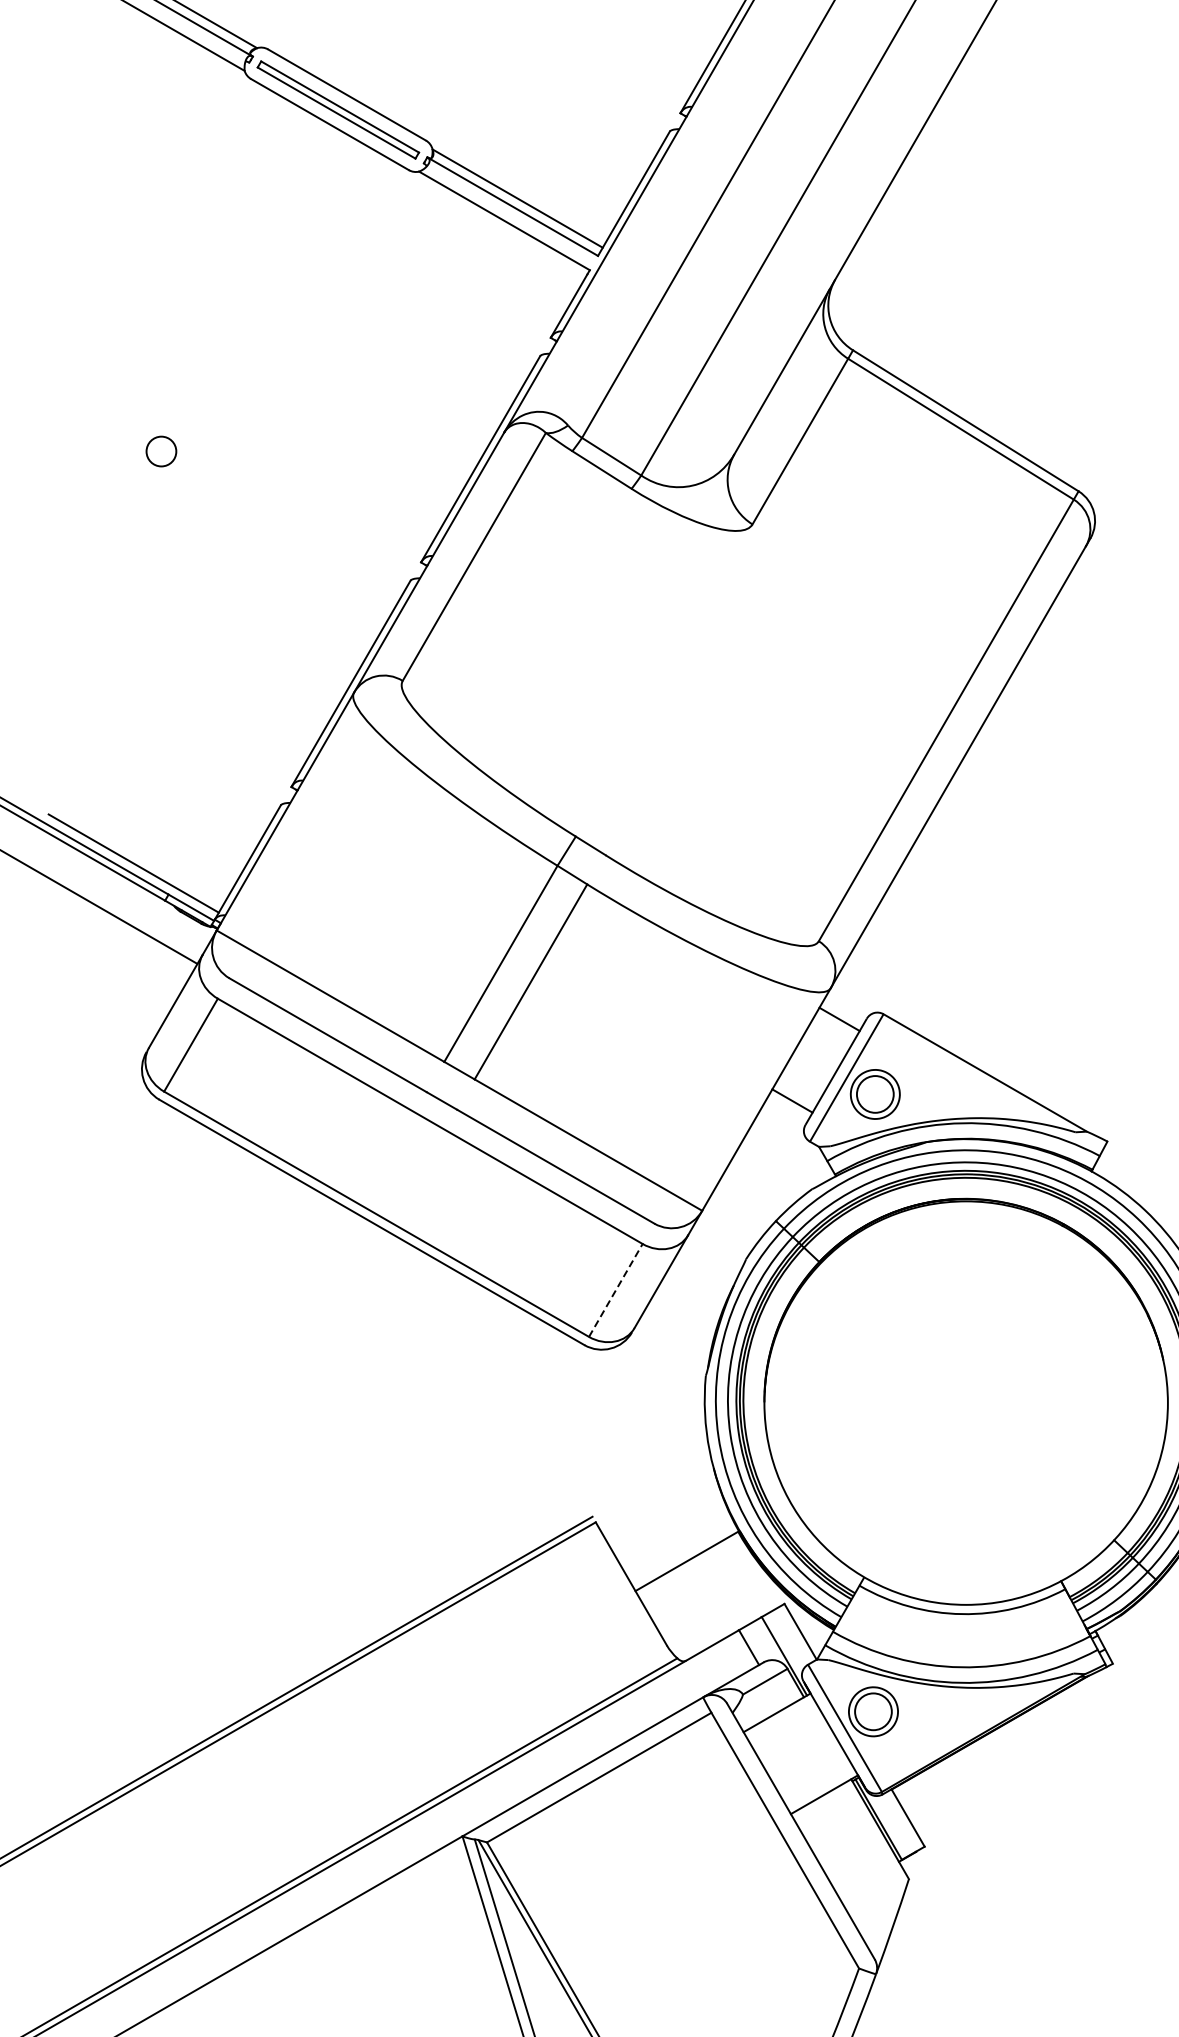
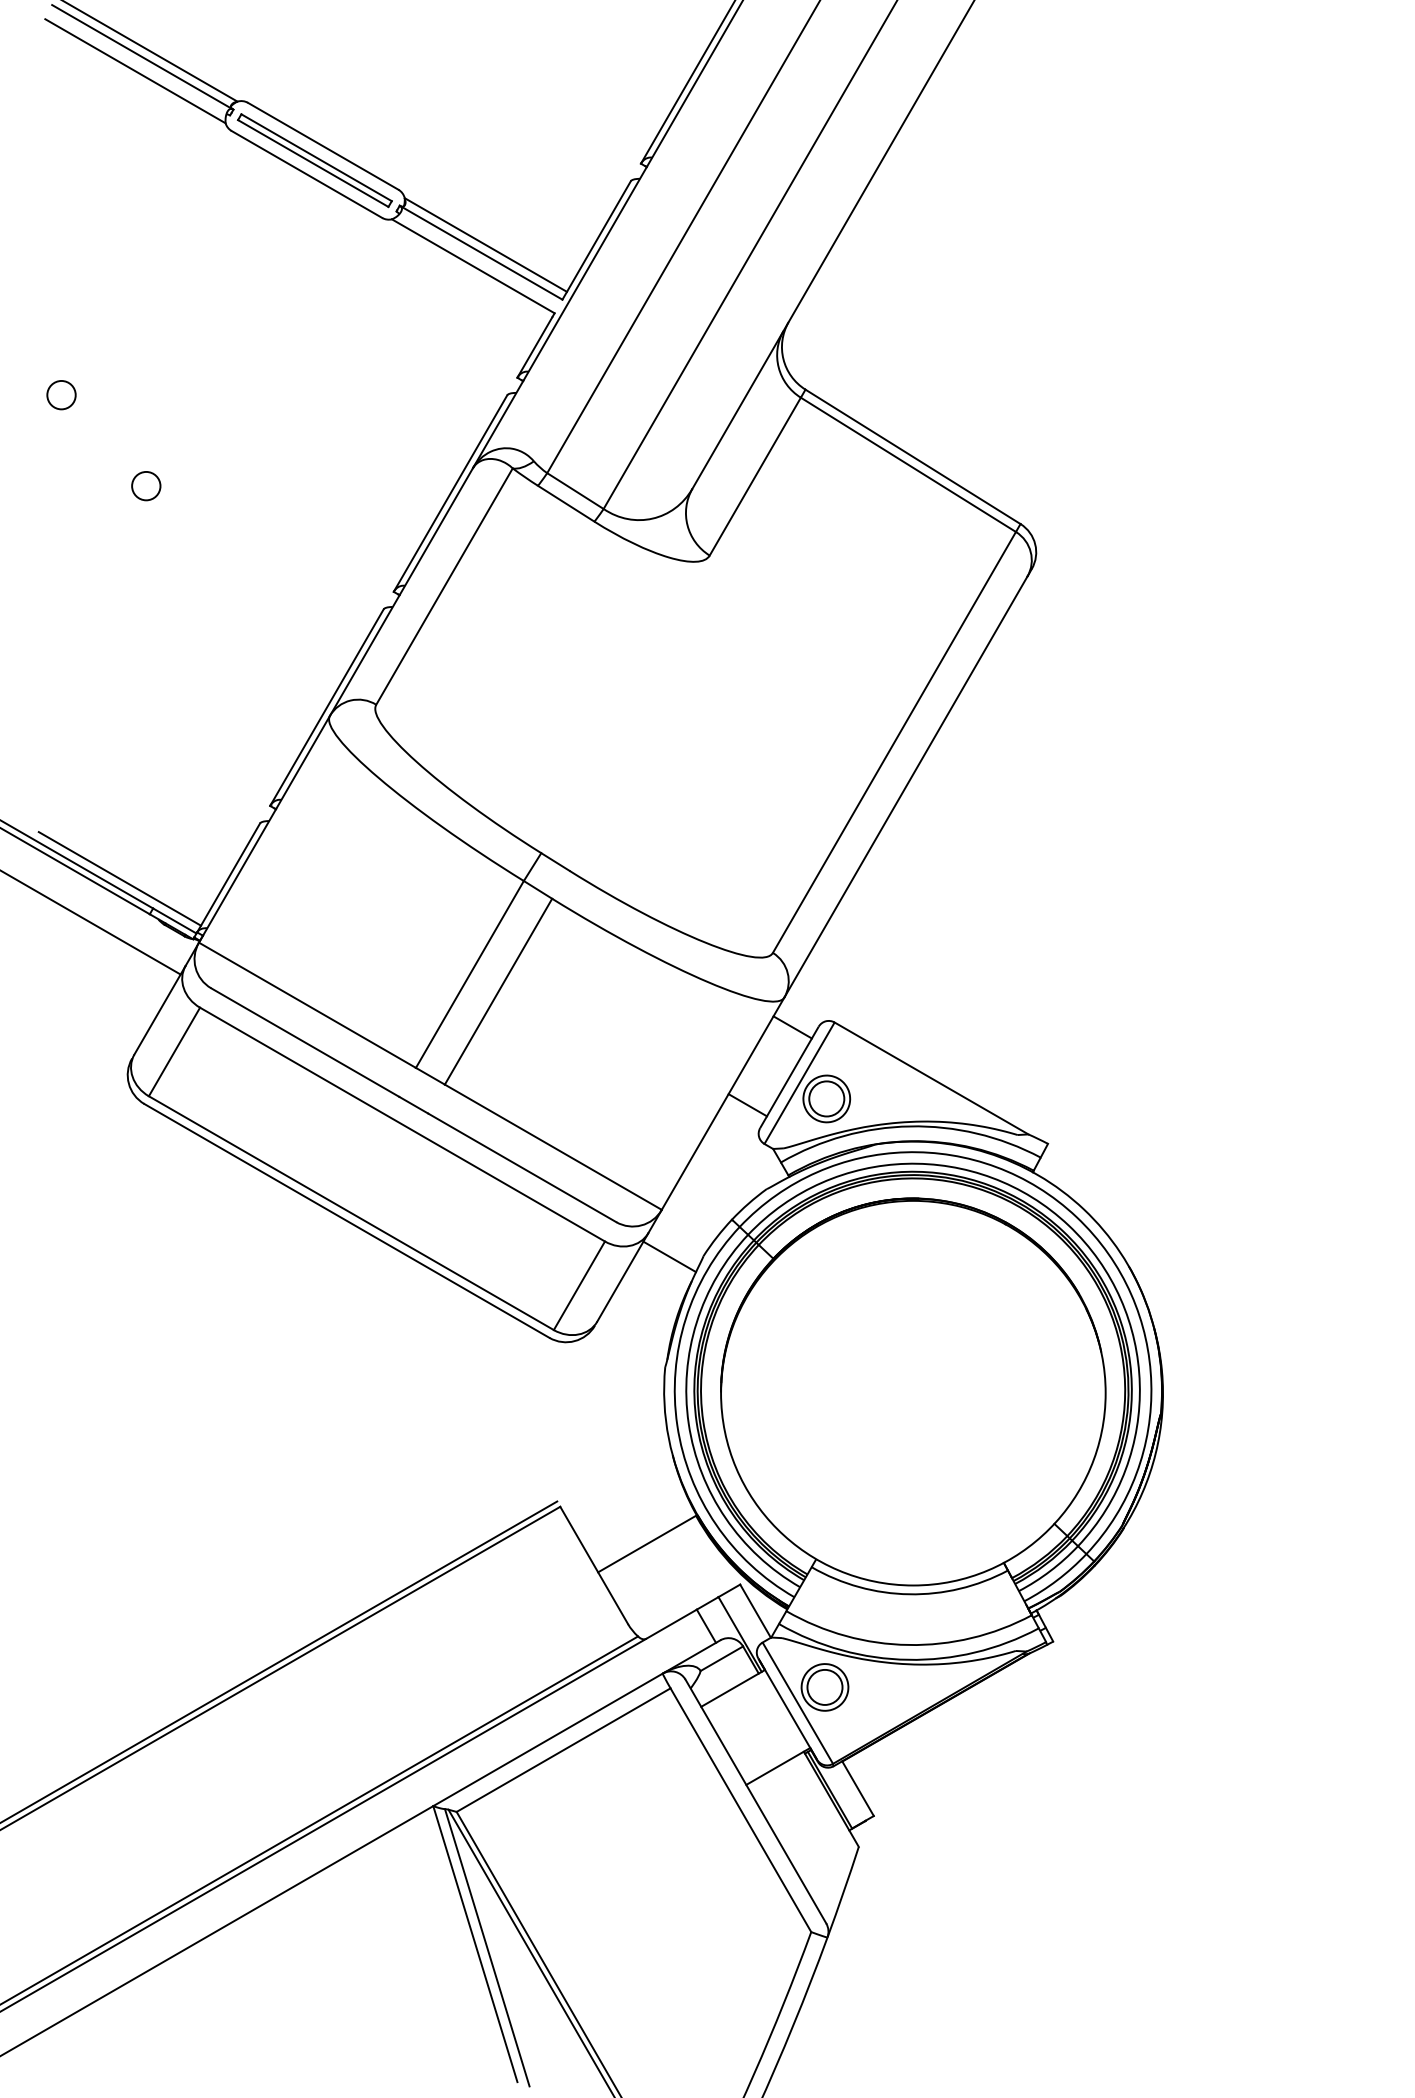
circle: (72, 356) -> (61, 395), added
line: (710, 1259) -> (669, 1256), added
line: (615, 1290) -> (579, 1285), dashed -> solid

